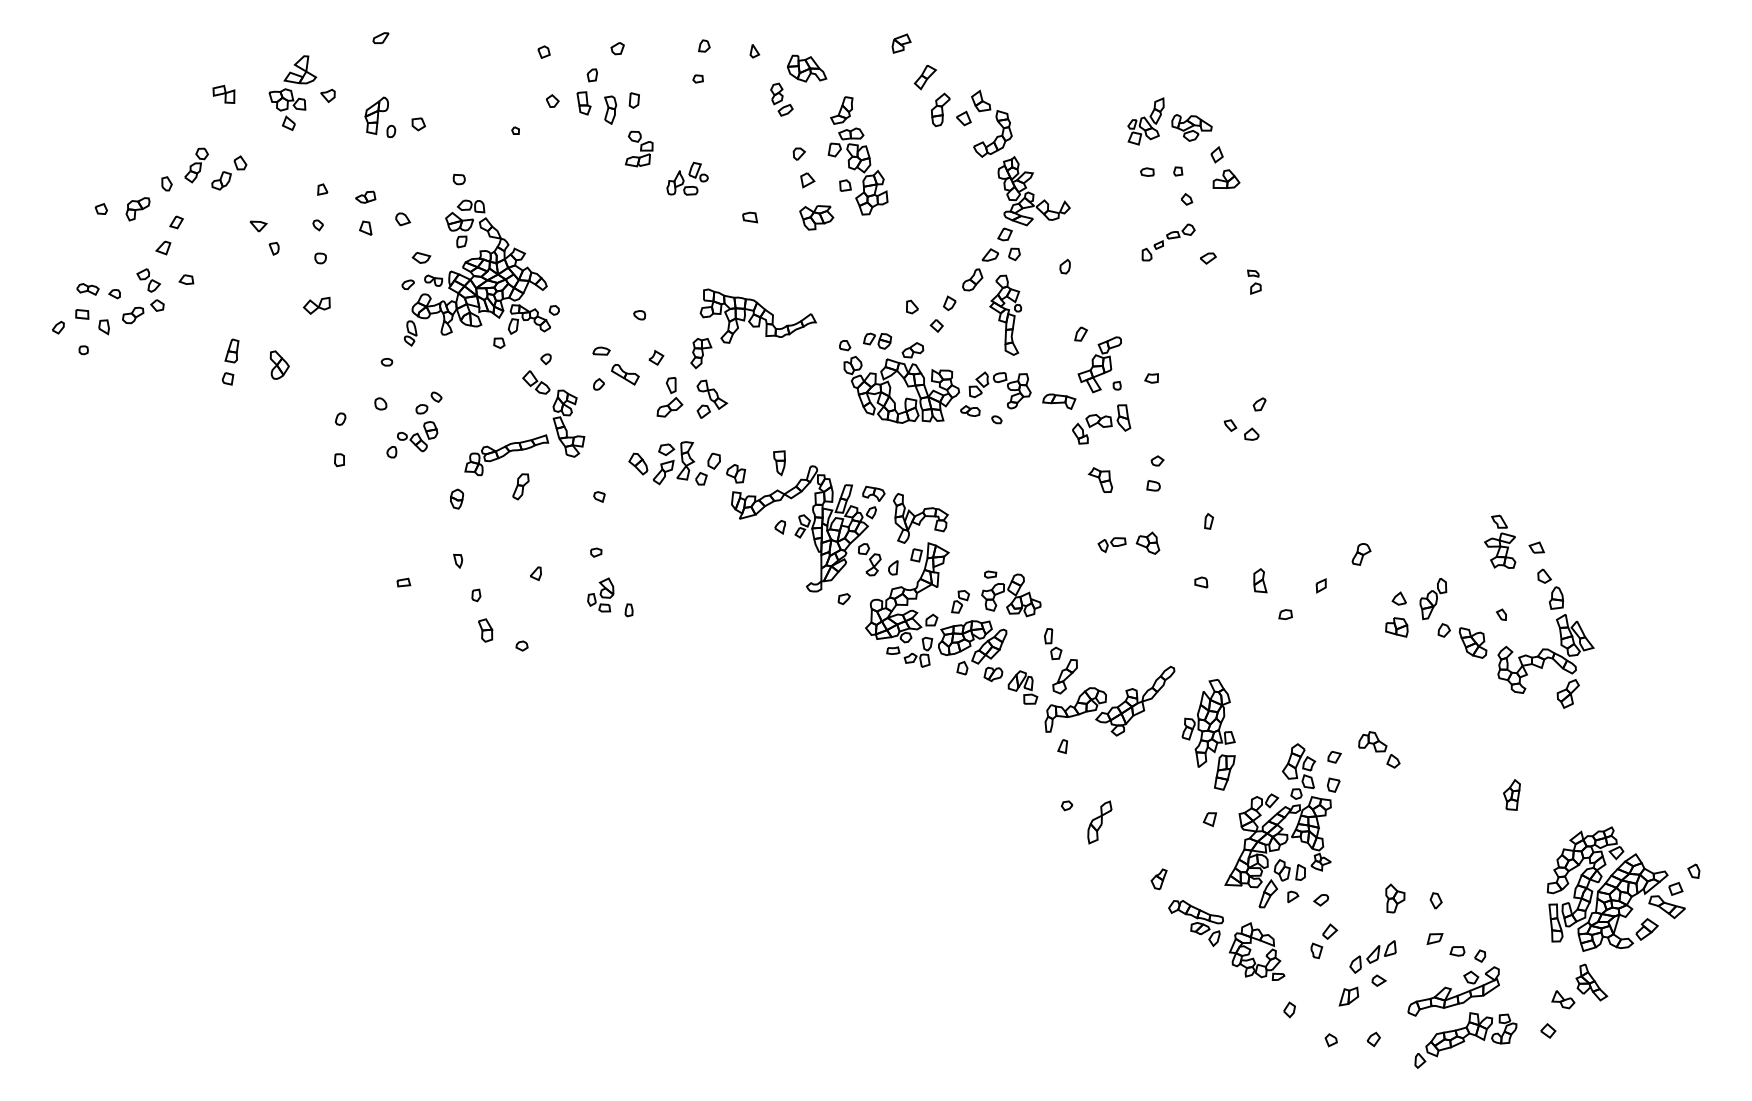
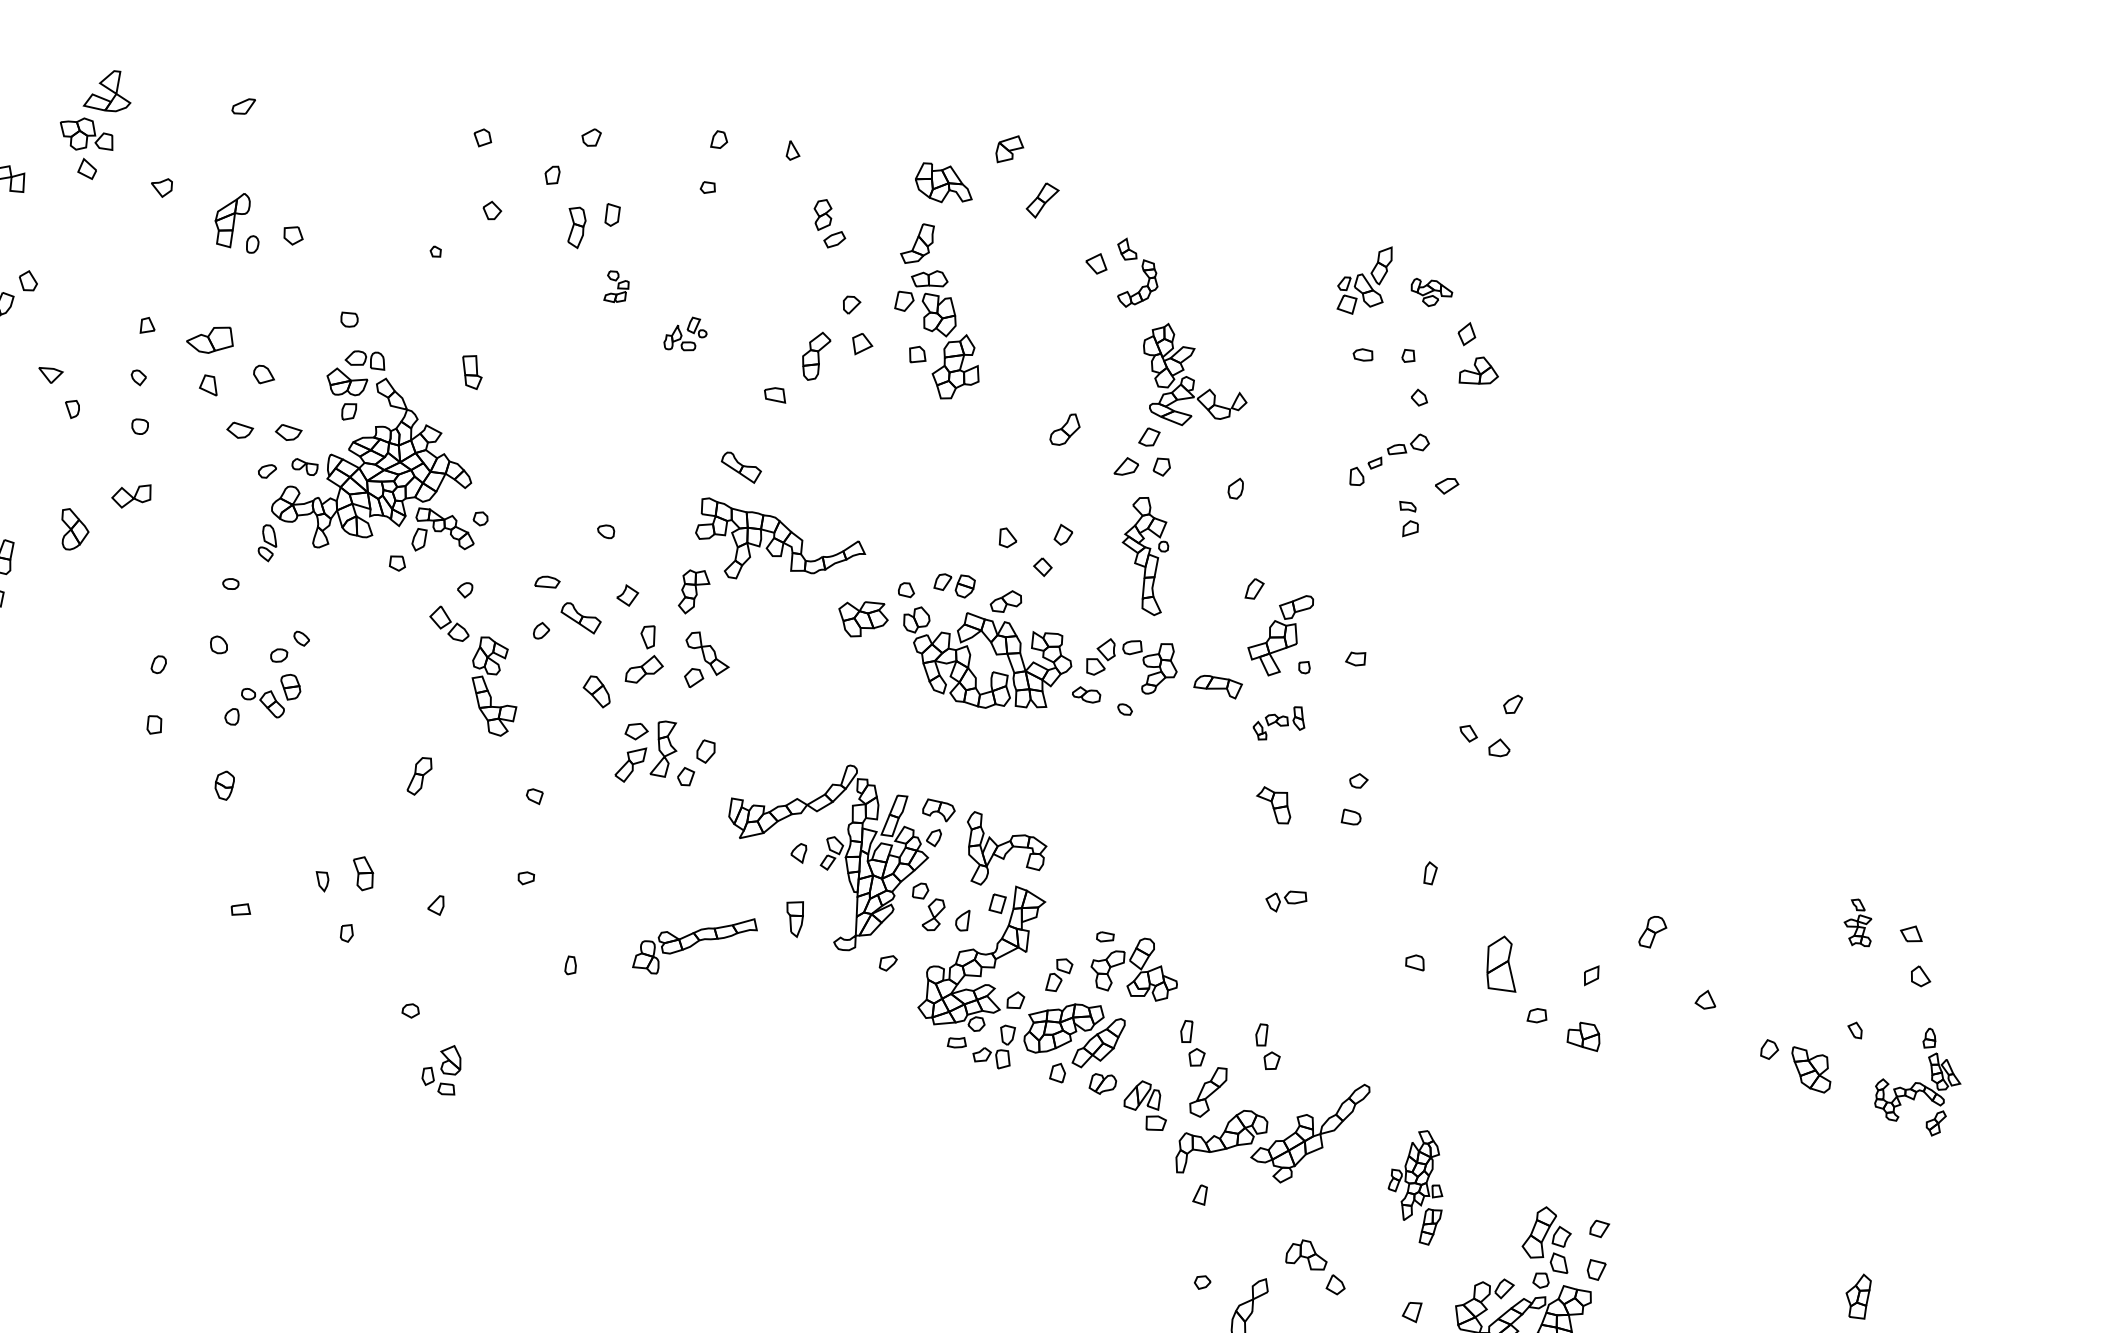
part: (807, 68) -> (944, 183), moved
part: (292, 92) -> (94, 123), moved
part: (583, 103) -> (471, 372), moved
part: (940, 109) -> (815, 355), moved
part: (991, 123) -> (1136, 272), size x0.7
part: (1191, 127) -> (1431, 292), size x0.7
part: (639, 148) -> (616, 286), size x0.6
part: (687, 178) -> (685, 333), size x0.7
part: (365, 196) -> (210, 338), size x1.6
part: (816, 217) -> (862, 618), moved
part: (388, 257) -> (240, 429), added
part: (729, 267) -> (741, 467), added
part: (972, 279) -> (1064, 428), moved
part: (1254, 281) -> (1409, 518), moved
part: (279, 364) -> (74, 528), moved
part: (1101, 424) -> (1278, 723), size x0.6
part: (506, 455) -> (694, 946), moved
part: (638, 463) -> (597, 690), moved
part: (779, 463) -> (794, 919), moved
part: (736, 473) -> (738, 771), removed
part: (456, 498) -> (223, 784), moved
part: (1500, 541) -> (1858, 922), size x0.6
part: (1147, 542) -> (1338, 900), removed
part: (1260, 580) -> (1502, 963), size x1.6
part: (600, 594) -> (441, 1068), moved
part: (1433, 598) -> (1755, 1001), removed
part: (1396, 627) -> (1583, 1036), moved
part: (485, 630) -> (363, 873), moved
part: (1104, 644) -> (1268, 1047), added
part: (1545, 647) -> (1917, 1081), size x0.6
part: (1208, 734) -> (1415, 1187), size x0.7
part: (1379, 749) -> (1316, 1266), moved

